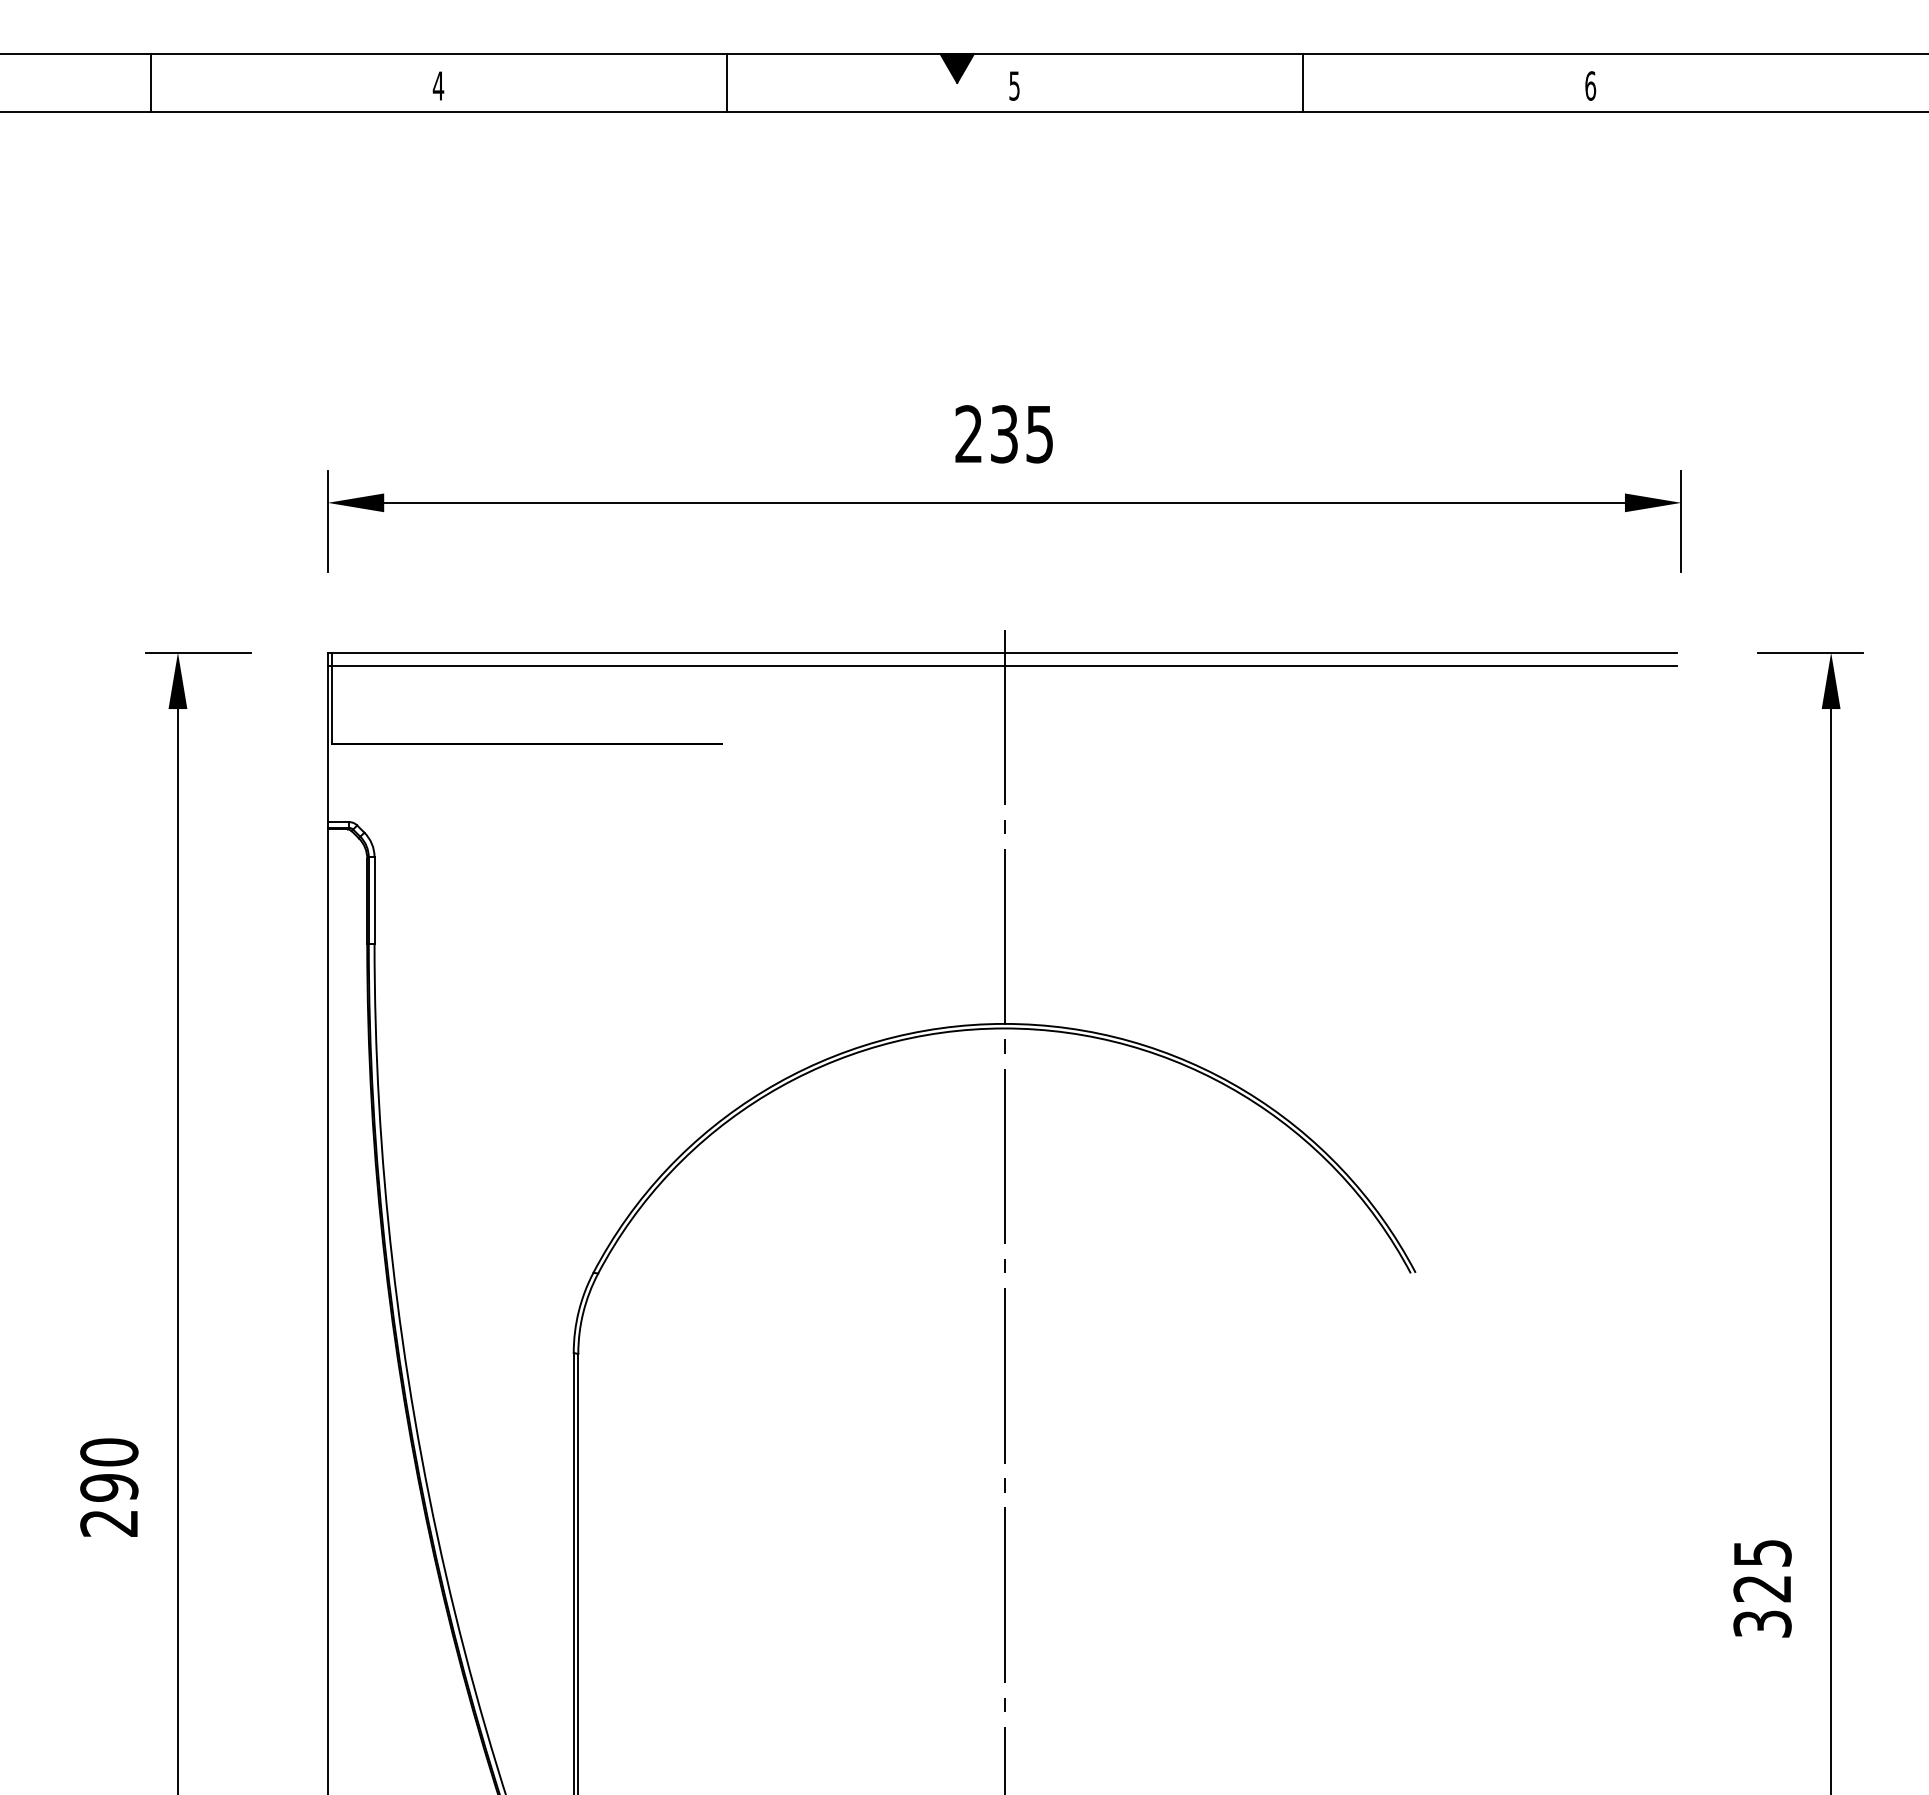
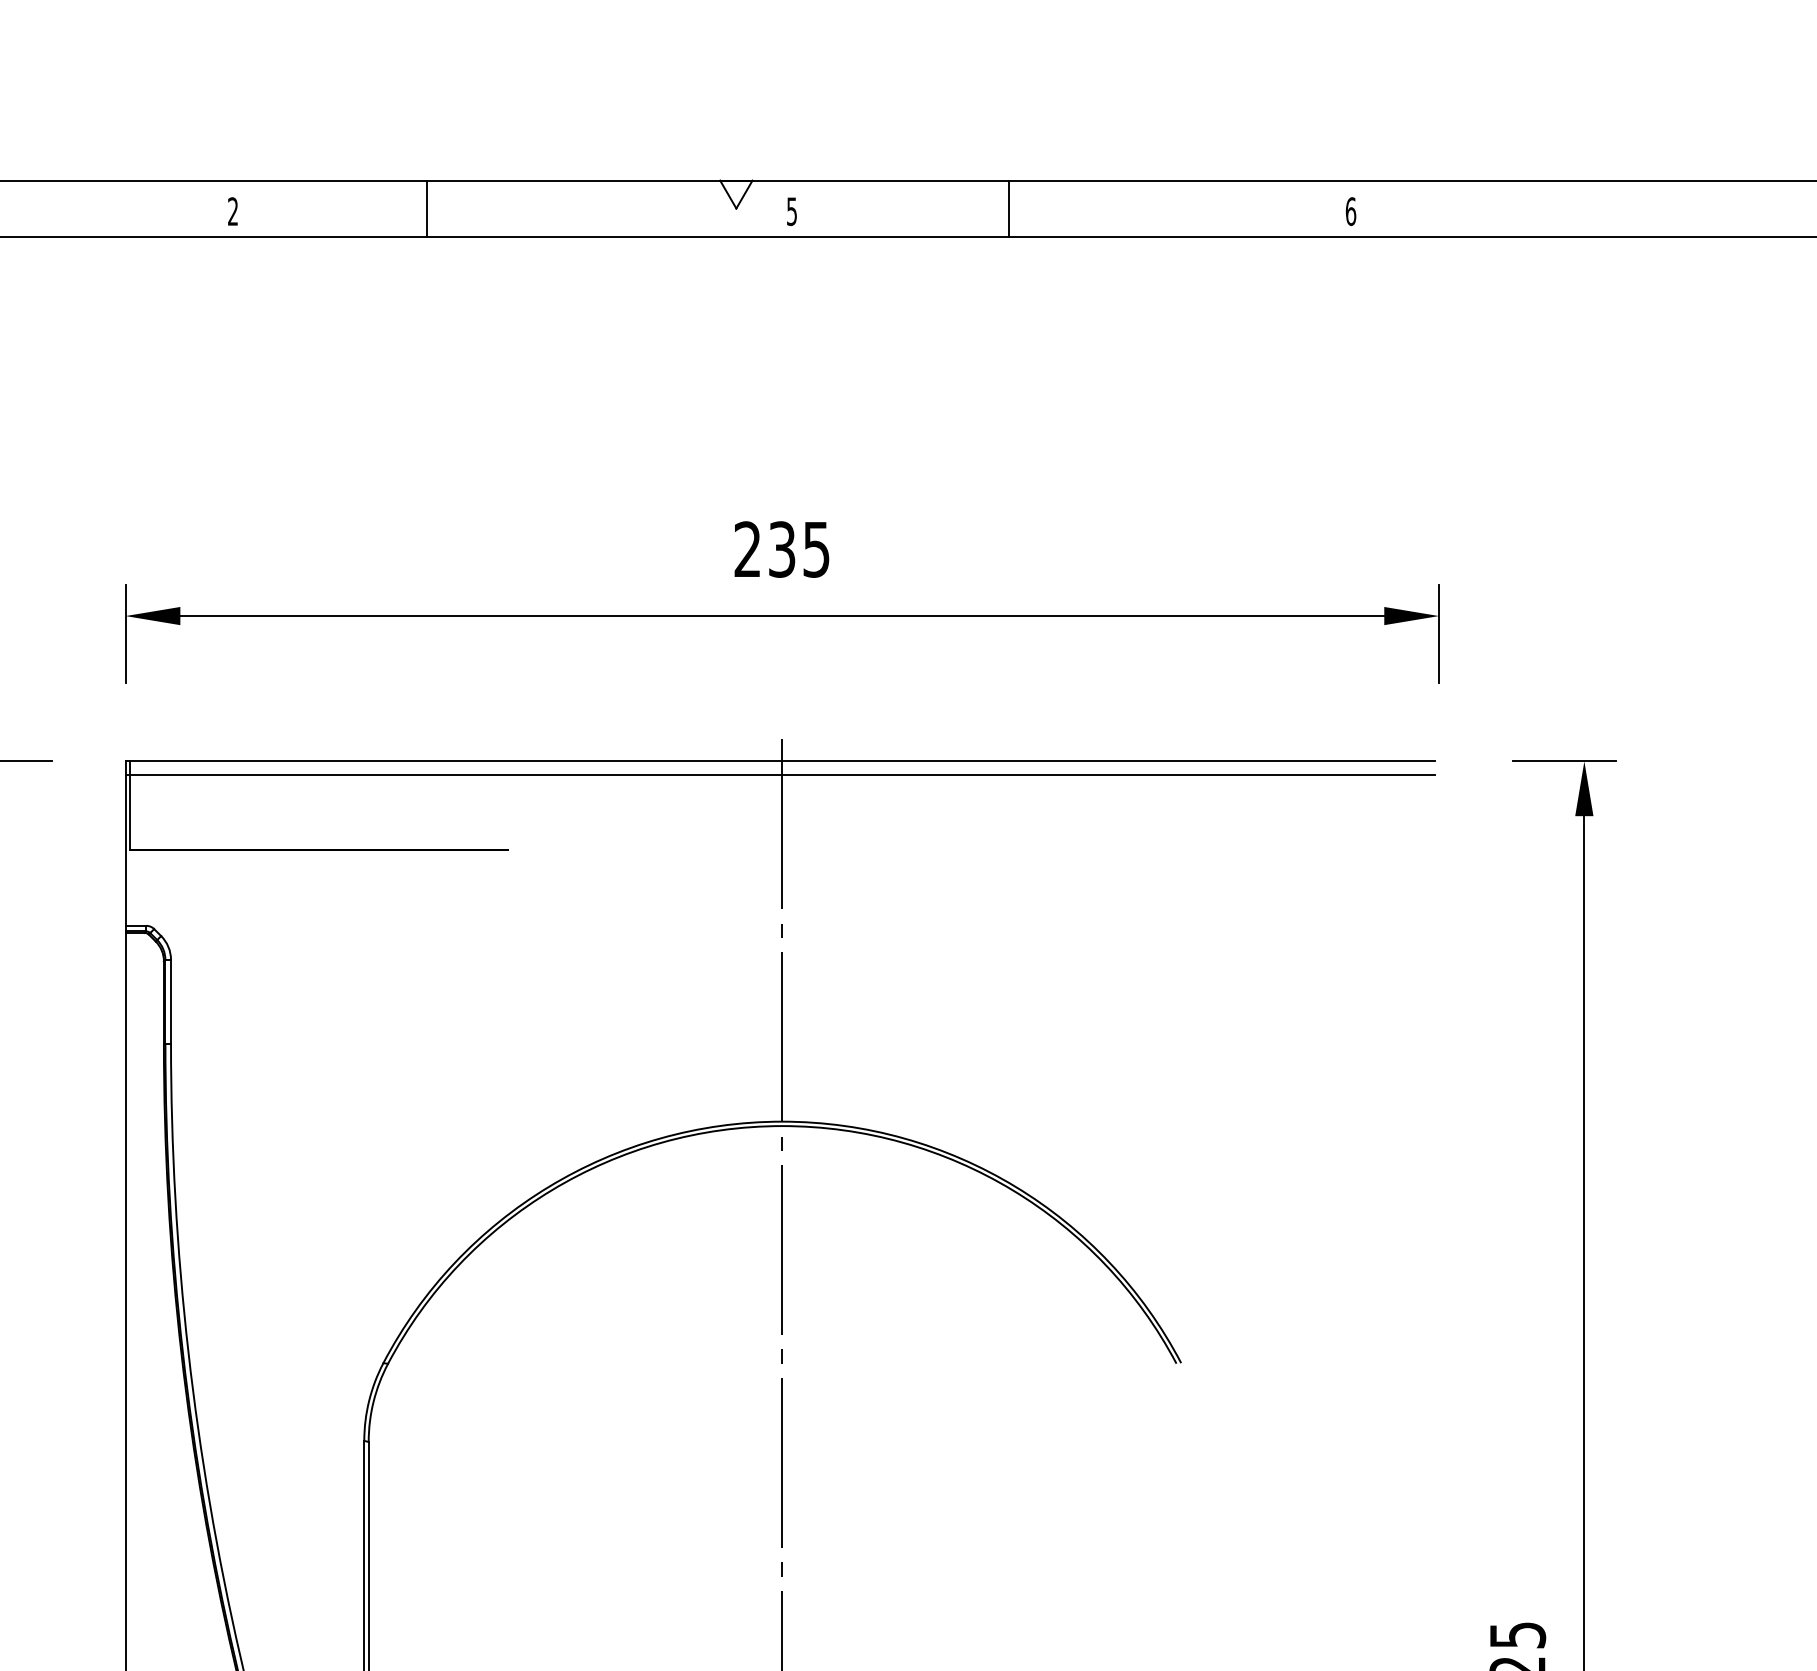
fill: (956, 68) -> (735, 194), removed
line: (726, 82) -> (427, 208), moved
line: (1302, 82) -> (1008, 208), moved
text: (438, 85) -> (233, 211), 4 -> 2

